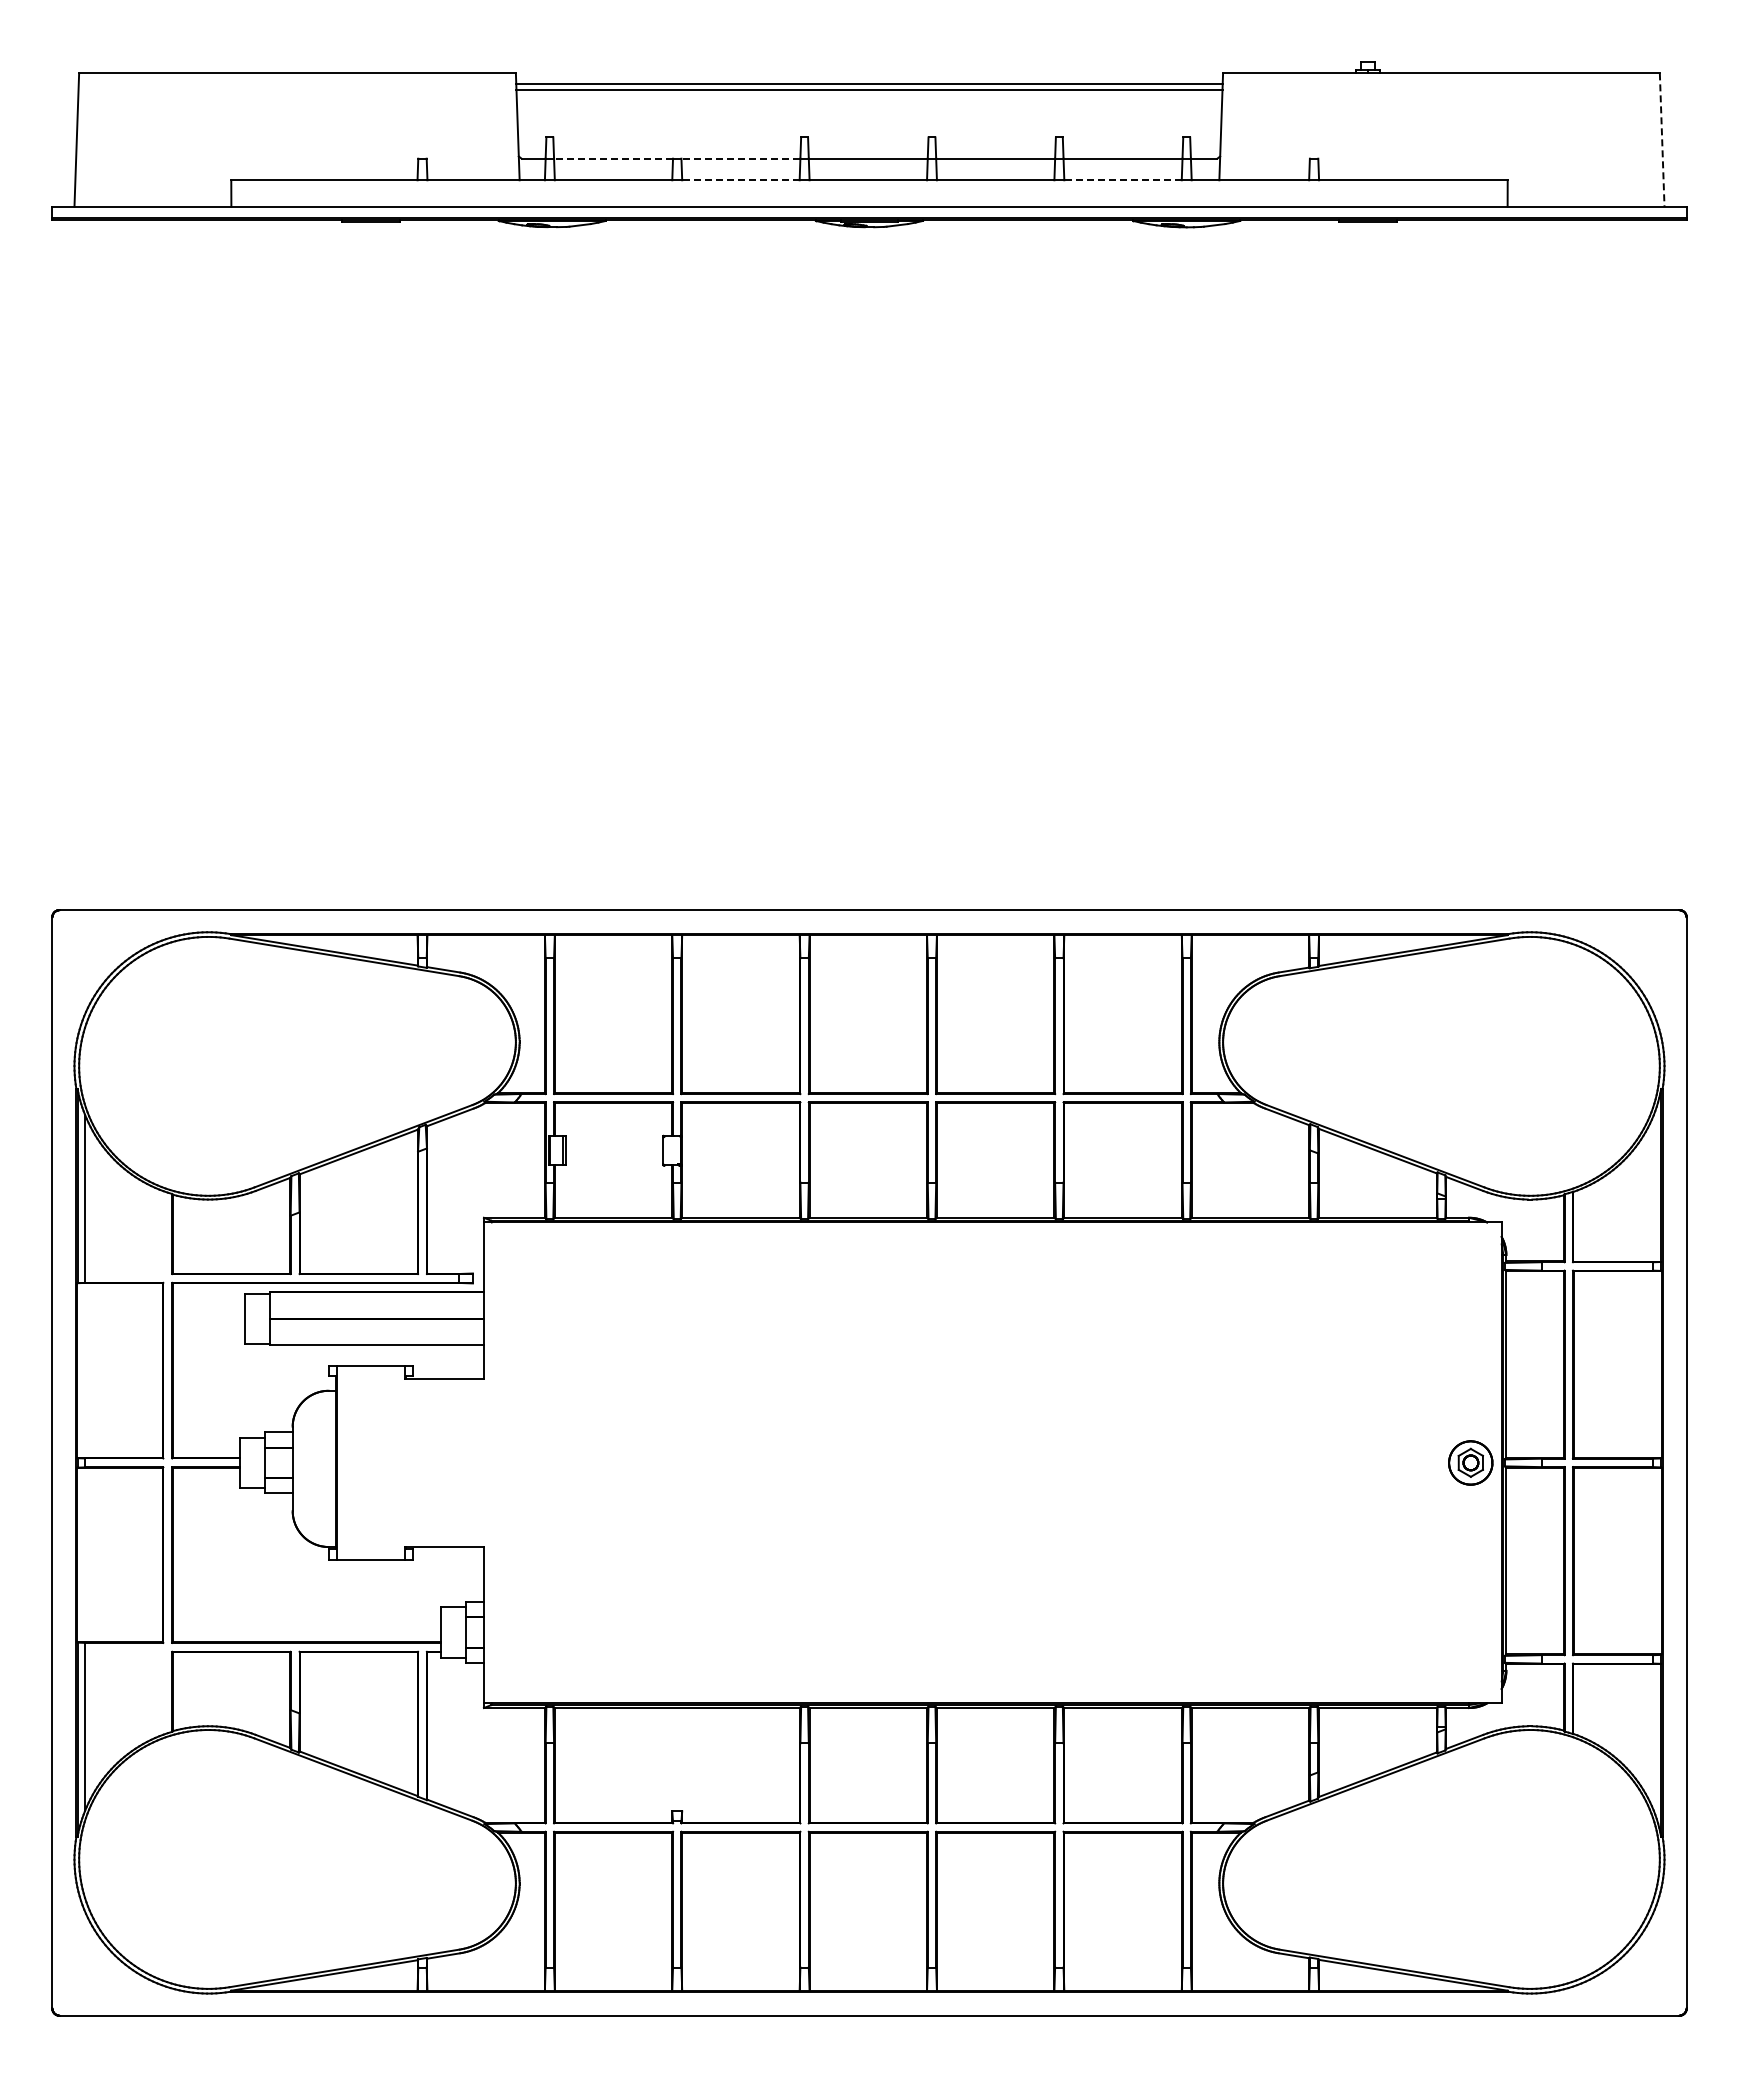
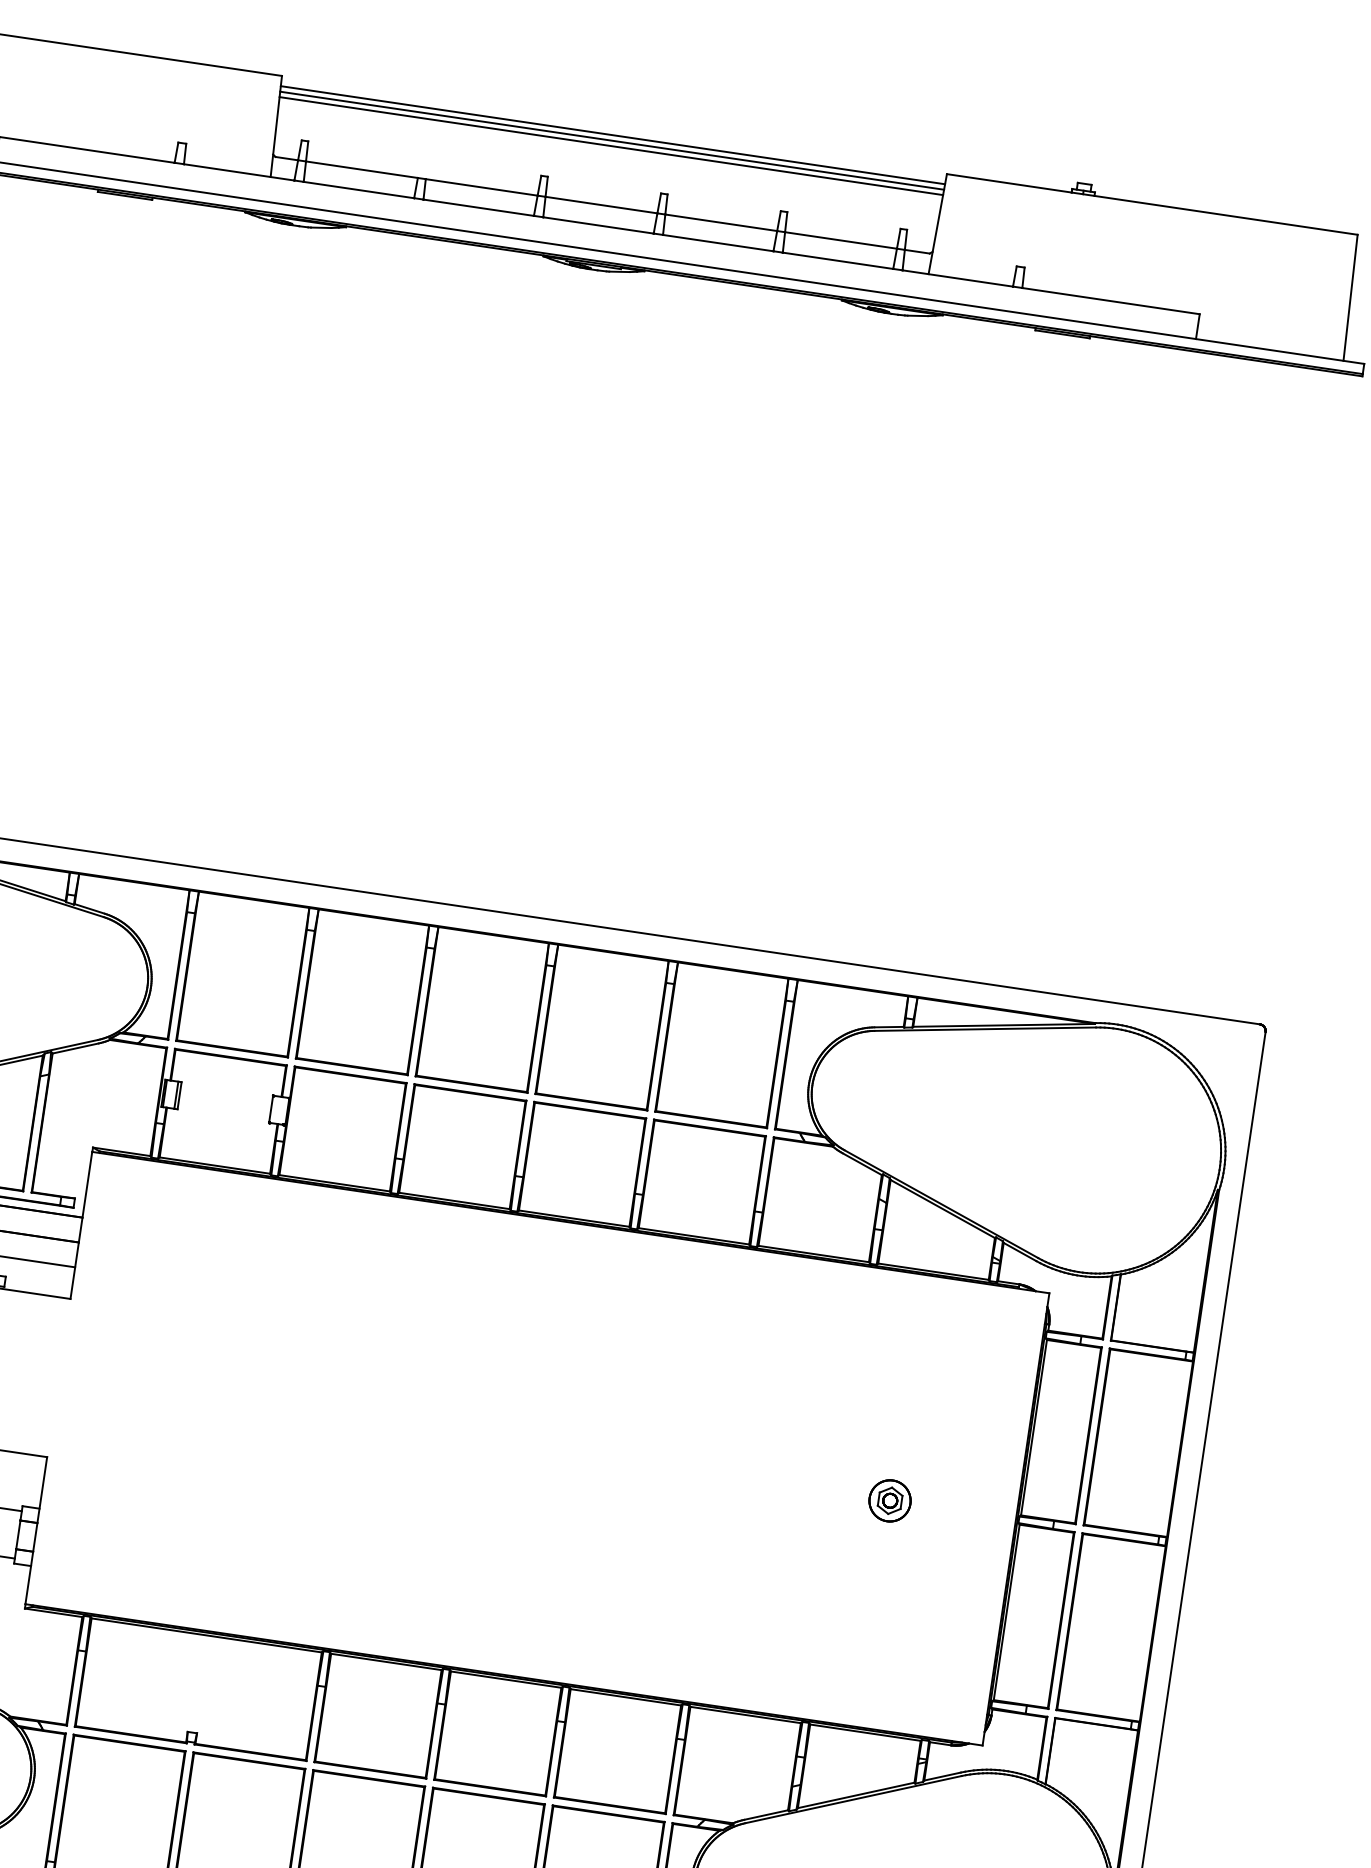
line: (869, 95) -> (611, 145), added
line: (1662, 140) -> (1350, 298), dashed -> solid
line: (613, 158) -> (361, 169), dashed -> solid
line: (740, 158) -> (481, 187), dashed -> solid
line: (740, 180) -> (478, 207), dashed -> solid
line: (1123, 180) -> (838, 261), dashed -> solid
part: (1470, 1462) -> (889, 1500), moved

